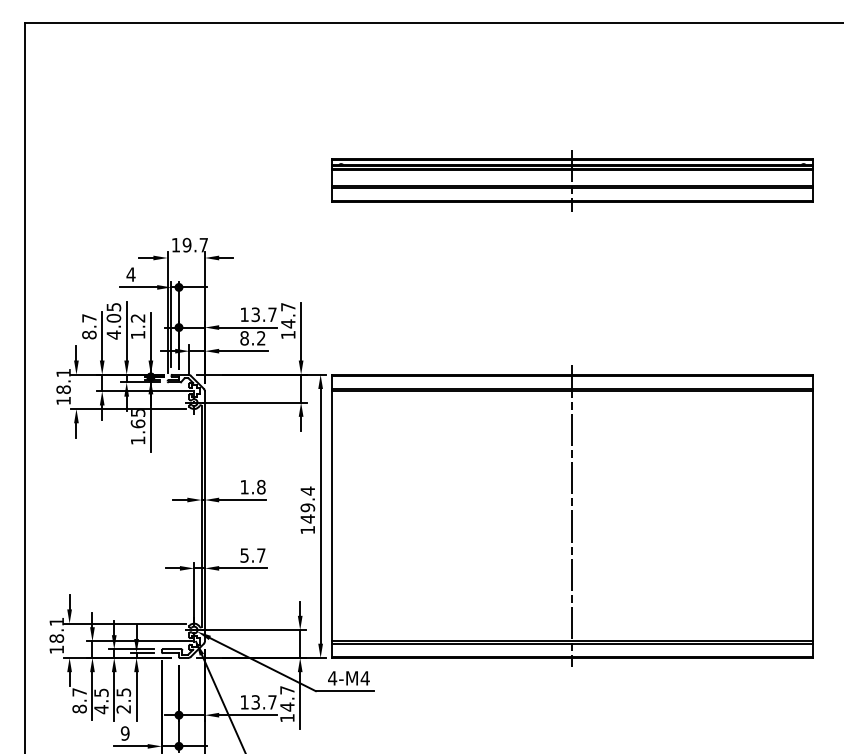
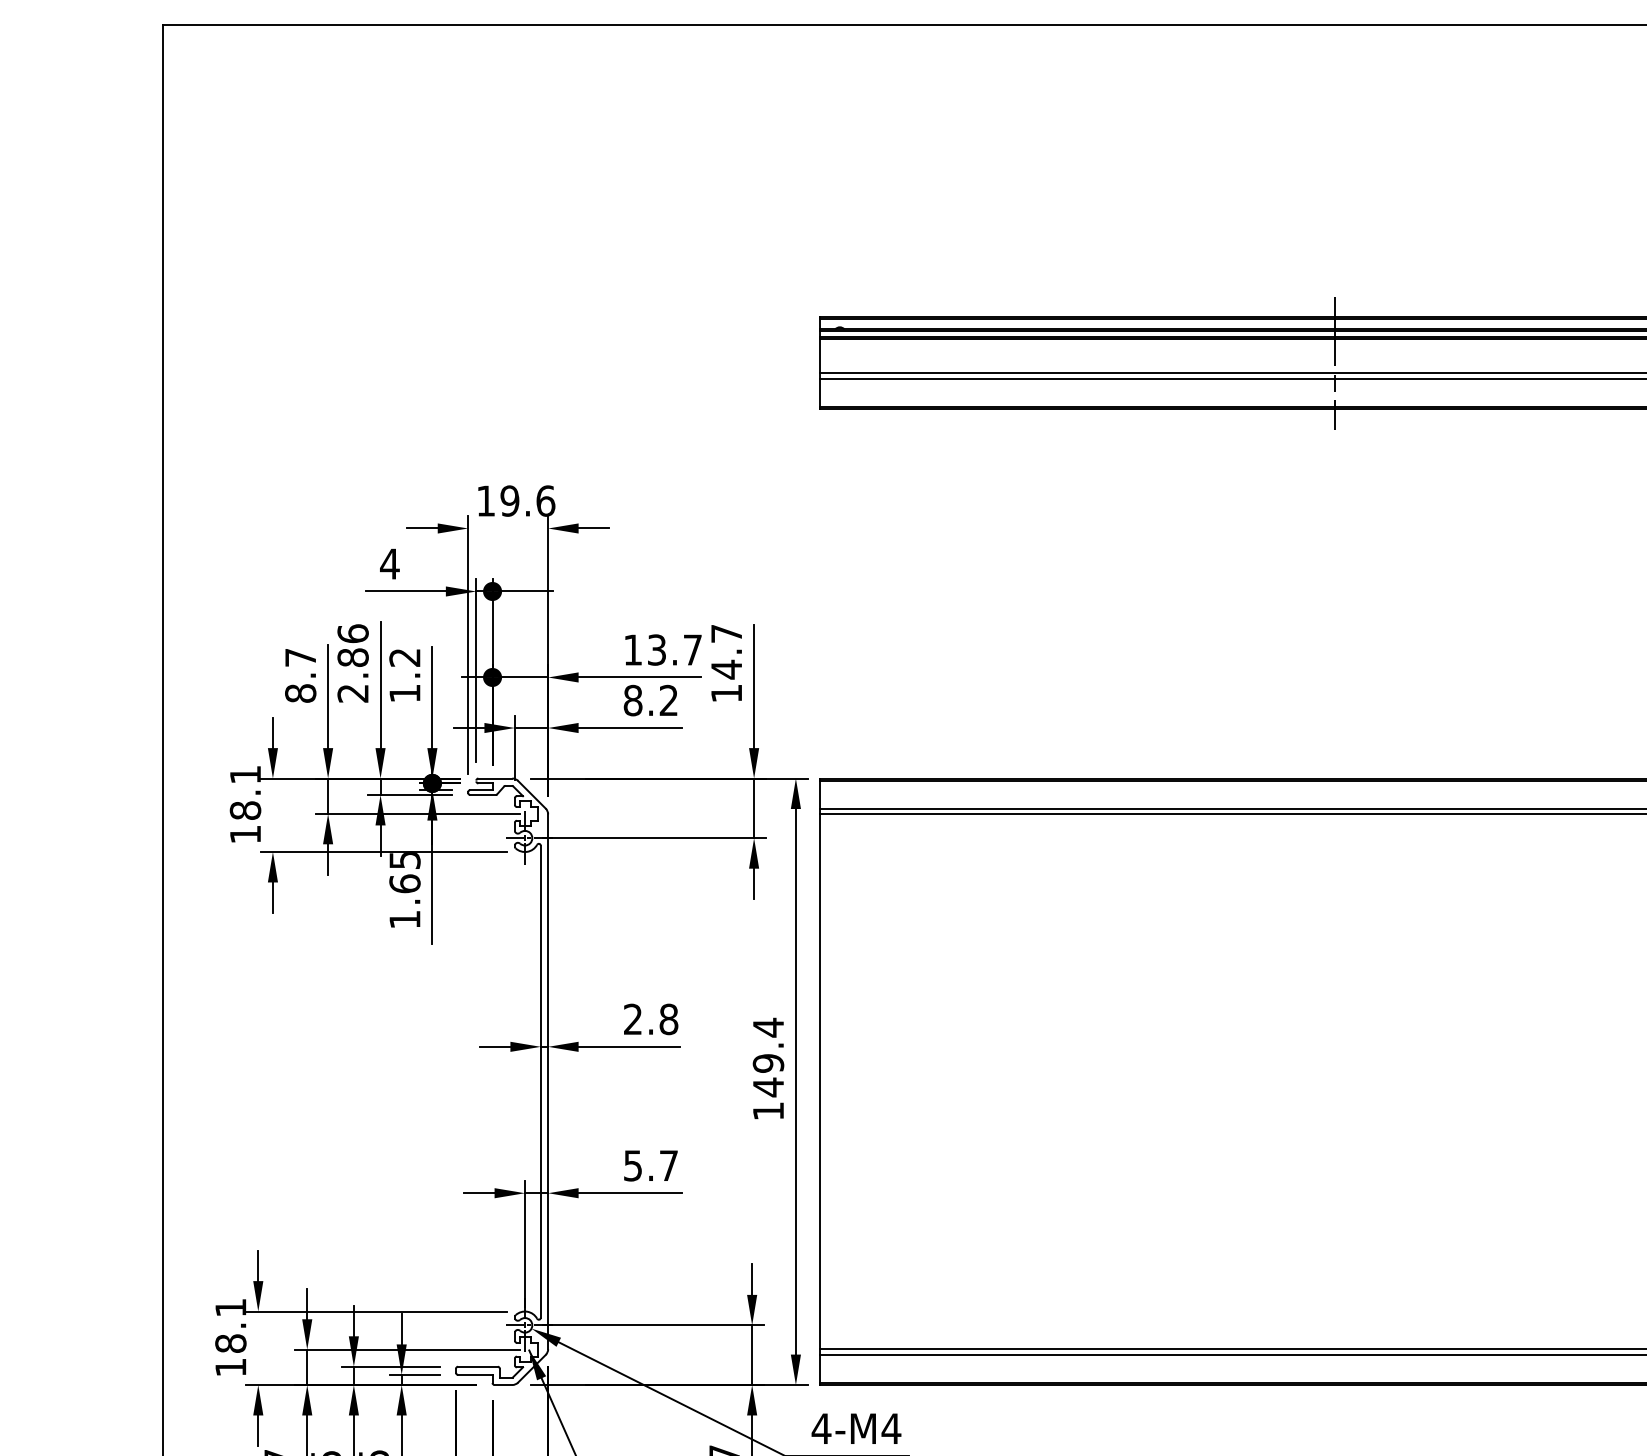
text: (203, 244) -> (545, 499), 19.7 -> 19.6
text: (113, 320) -> (352, 662), 4.05 -> 2.86
text: (244, 486) -> (632, 1017), 1.8 -> 2.8
line: (572, 516) -> (1335, 1082), removed

